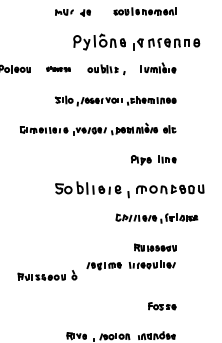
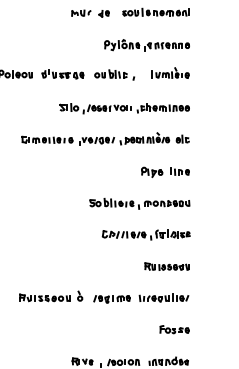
part: (72, 12) -> (89, 13), moved
part: (136, 41) -> (146, 44), size x0.62
part: (58, 68) -> (62, 73), size x1.67
part: (129, 188) -> (139, 202), size x0.62
part: (156, 218) -> (145, 235), moved
part: (130, 265) -> (140, 298), moved

